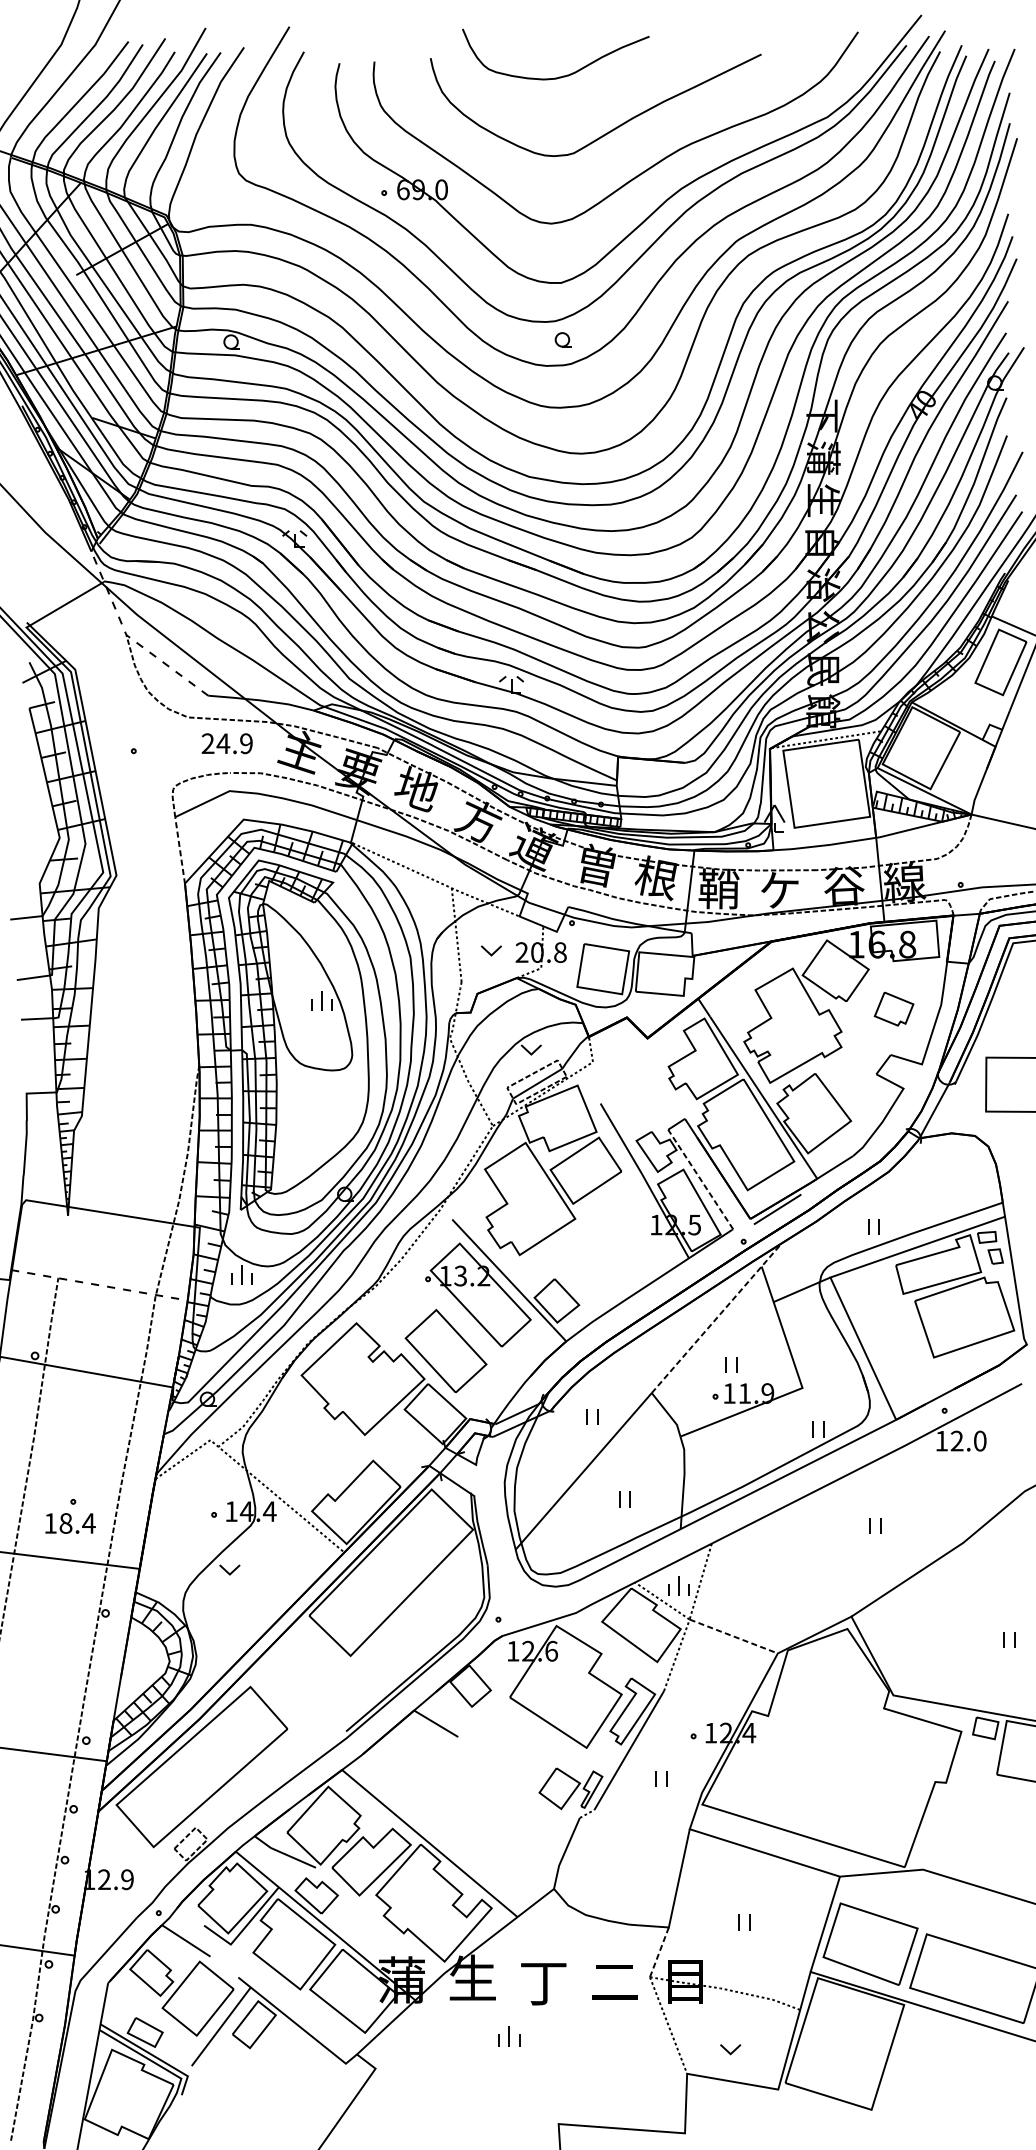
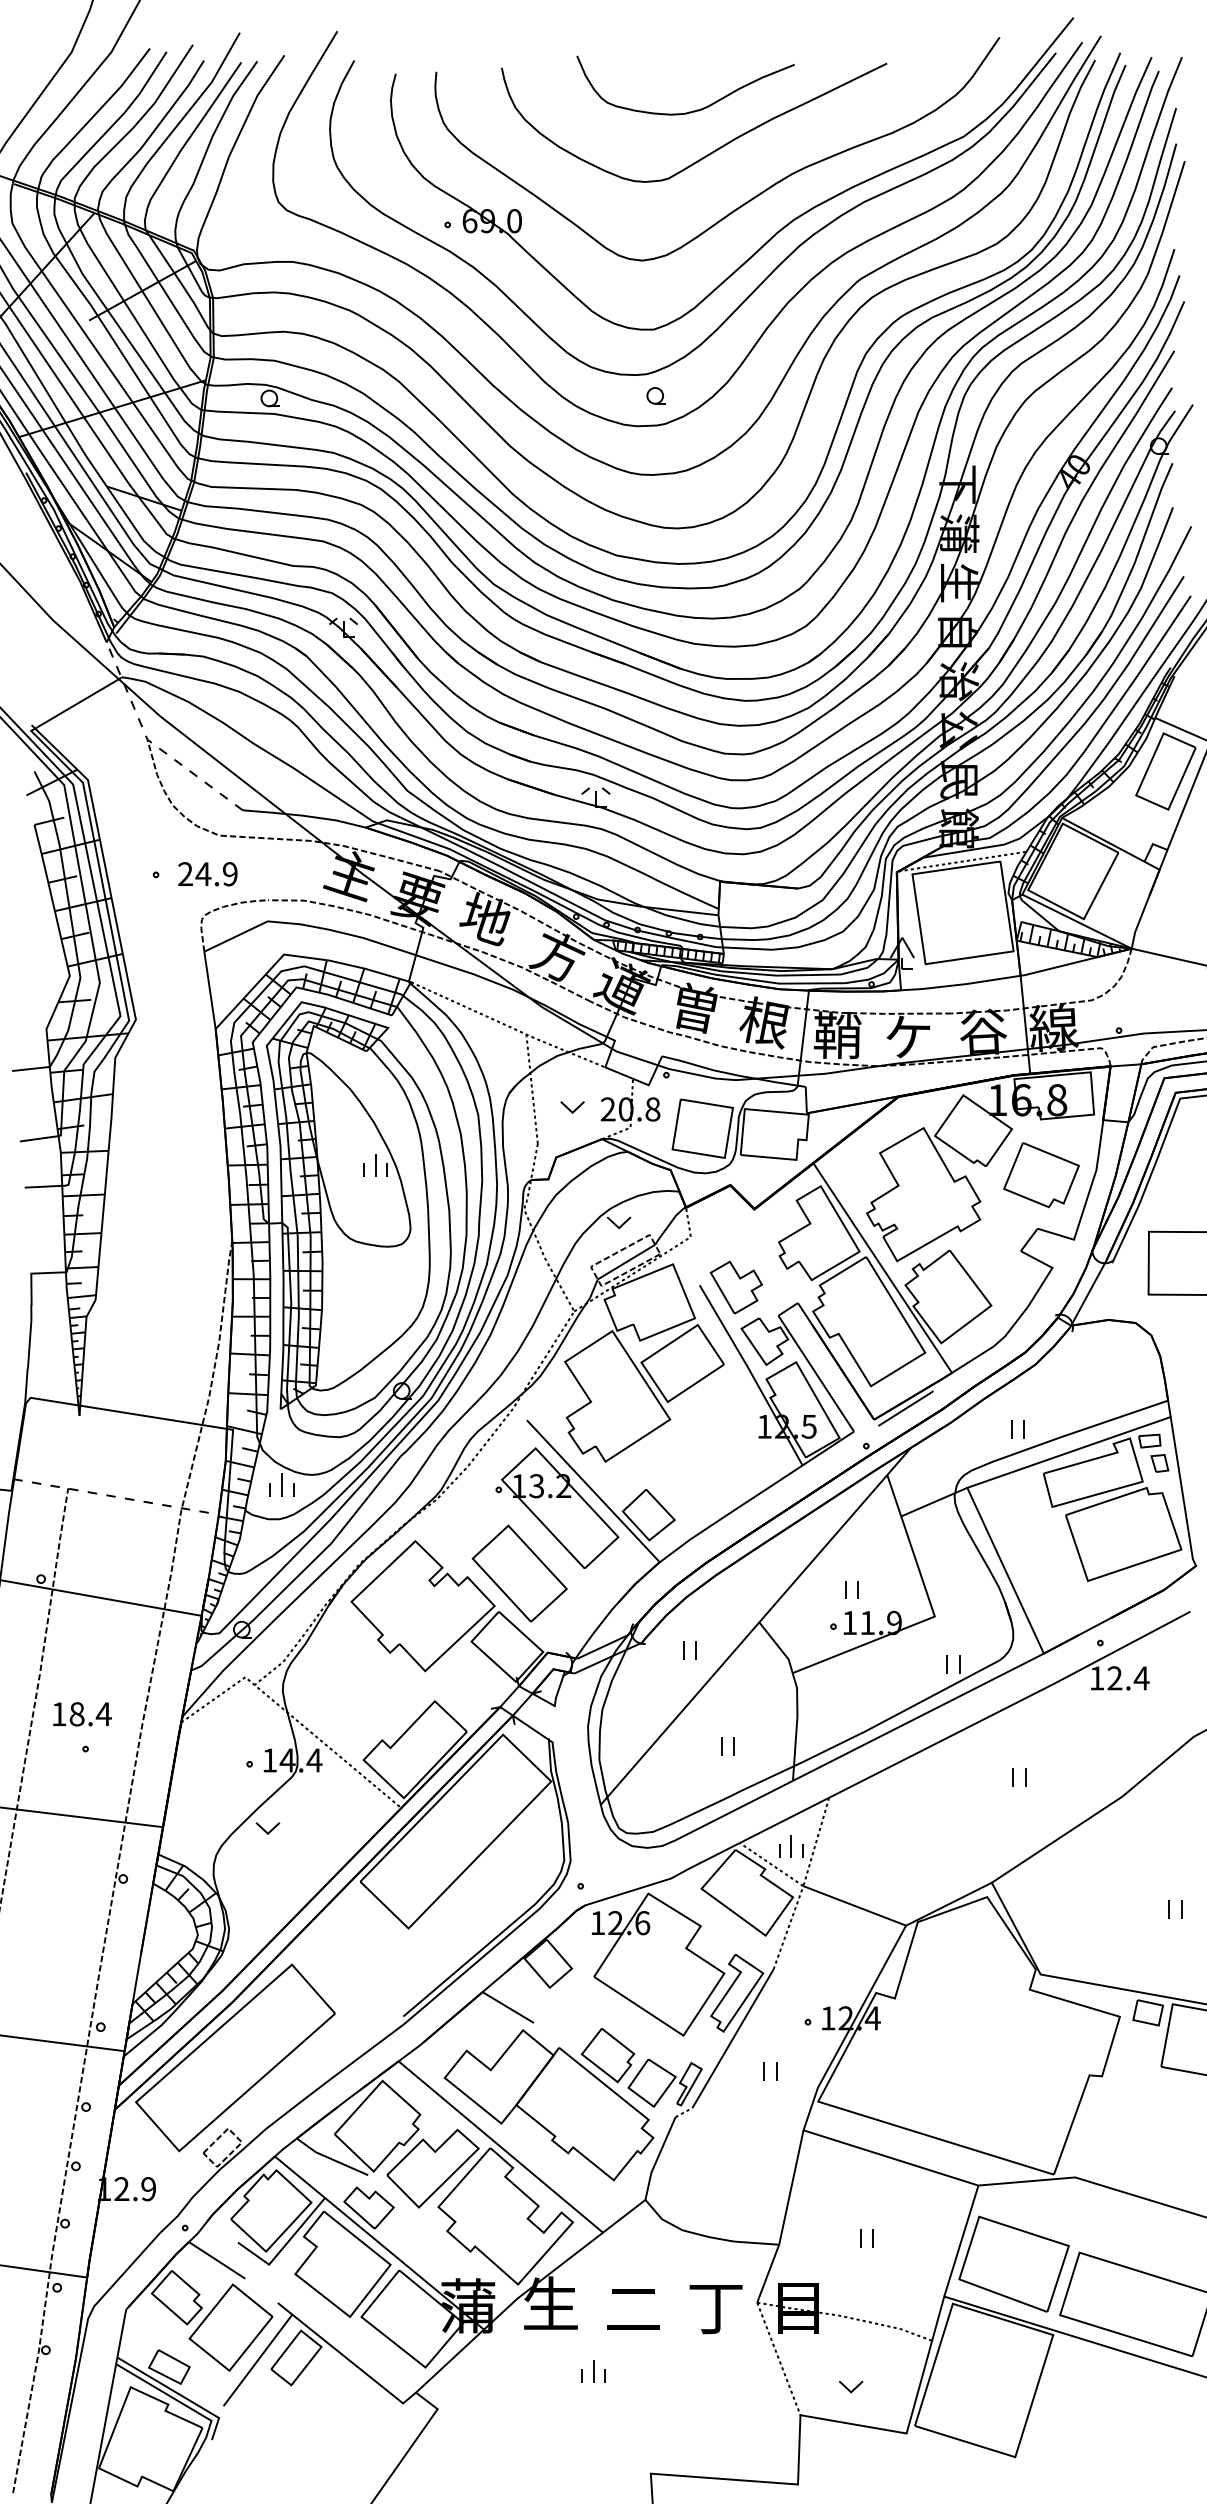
curve: (562, 75) -> (693, 110), moved
text: (226, 743) -> (207, 874), moved
line: (180, 850) -> (210, 990), dashed -> solid
part: (894, 1009) -> (1041, 1175), size x1.67
part: (631, 1105) -> (735, 1287), added
line: (700, 1179) -> (816, 1373), dashed -> solid
line: (717, 1317) -> (835, 1534), dashed -> solid
text: (979, 1441) -> (1141, 1678), 12.0 -> 12.4
text: (70, 1523) -> (82, 1714), moved
line: (734, 1637) -> (855, 1906), dashed -> solid
part: (470, 1807) -> (548, 2104), added
line: (659, 1952) -> (768, 2273), dashed -> solid
text: (543, 1983) -> (633, 2310), 丁 -> 二
text: (614, 1983) -> (715, 2309), 二 -> 丁

